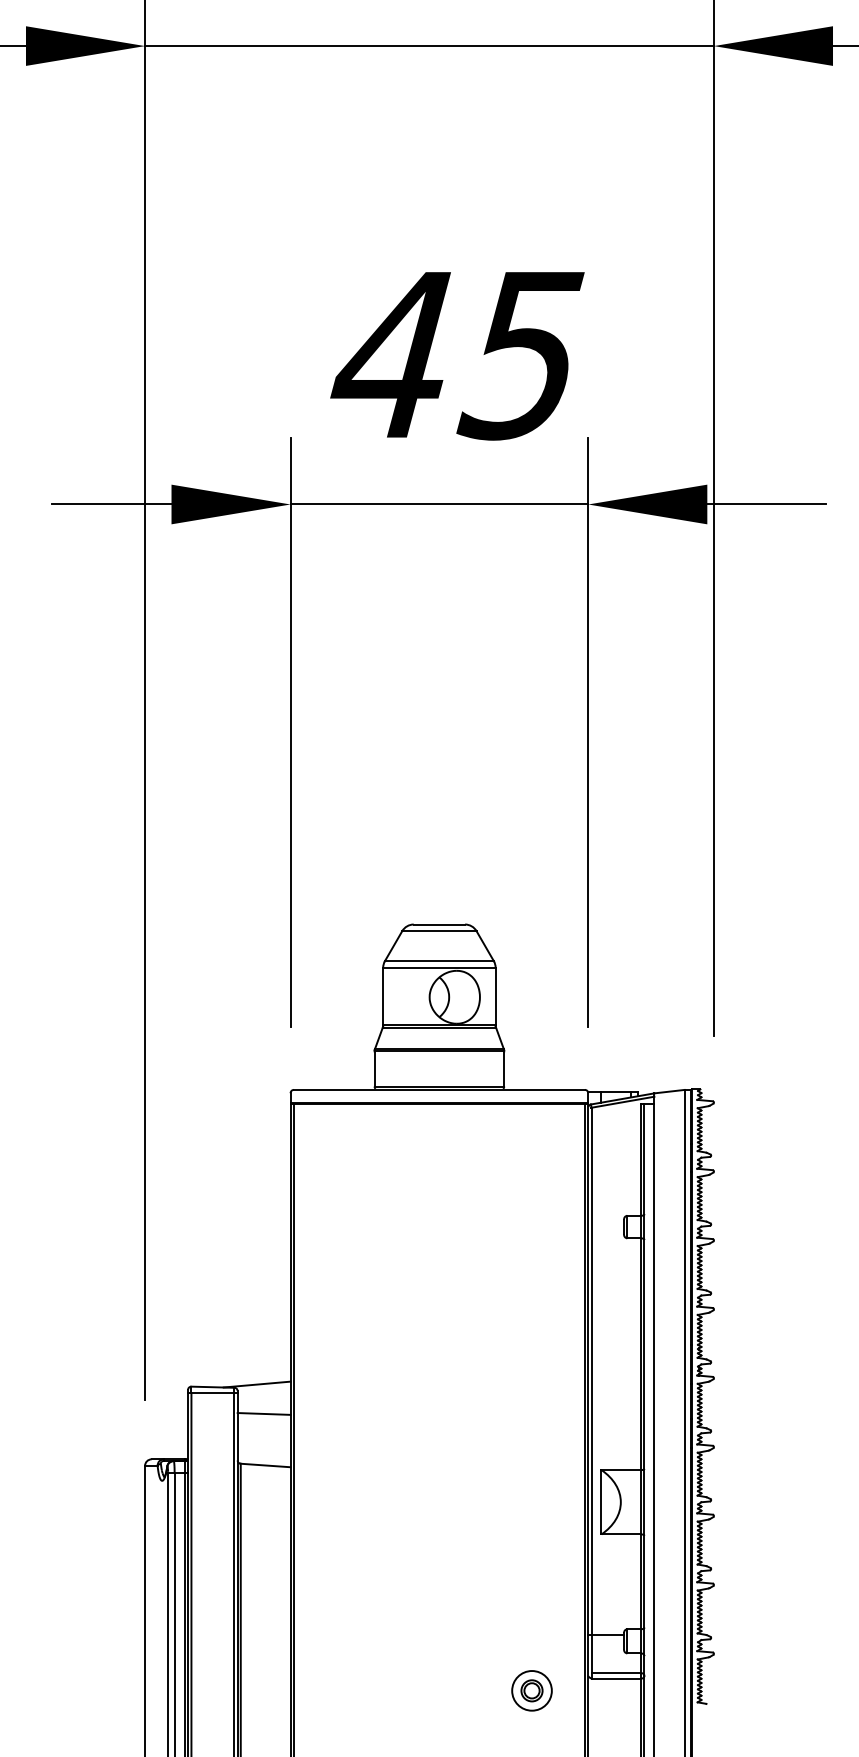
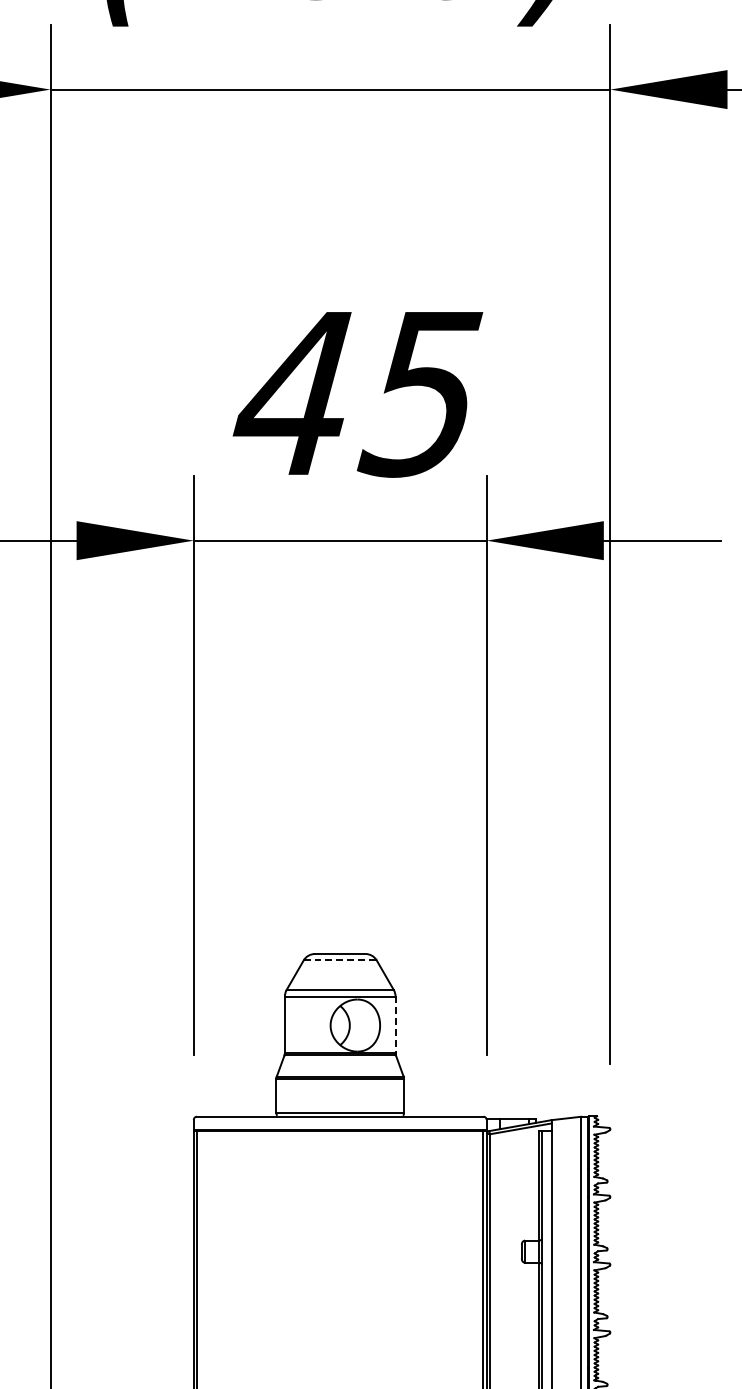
line: (439, 931) -> (340, 960), solid -> dashed
line: (495, 996) -> (395, 1024), solid -> dashed

